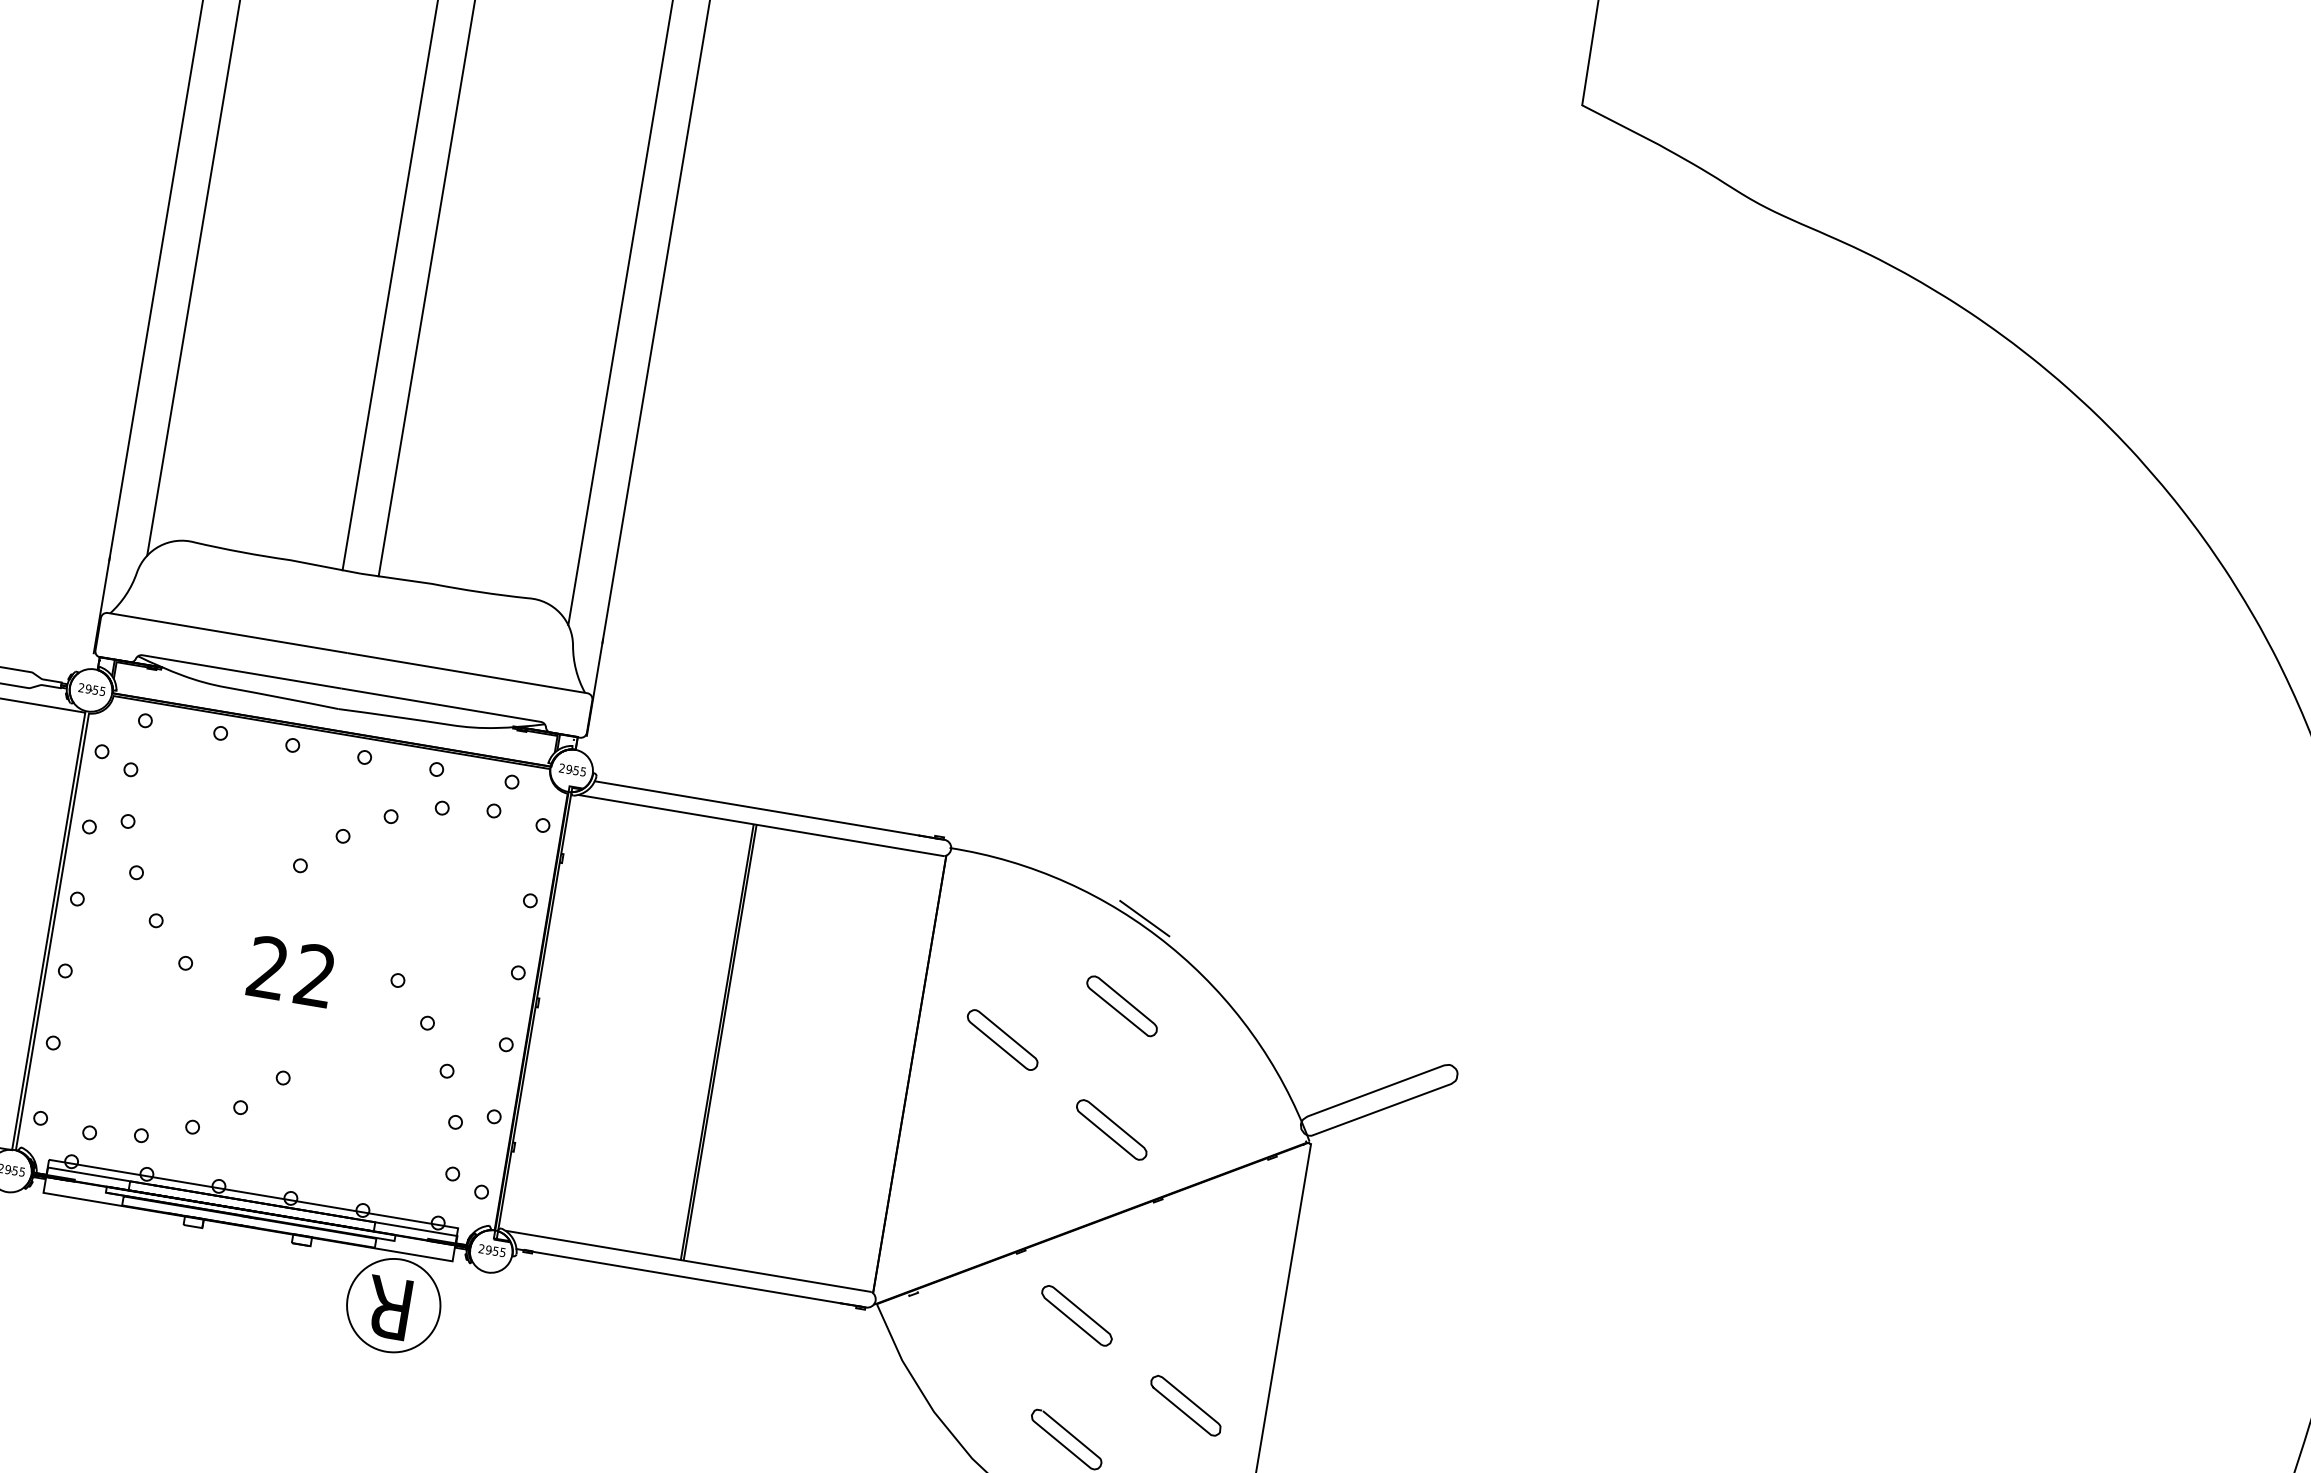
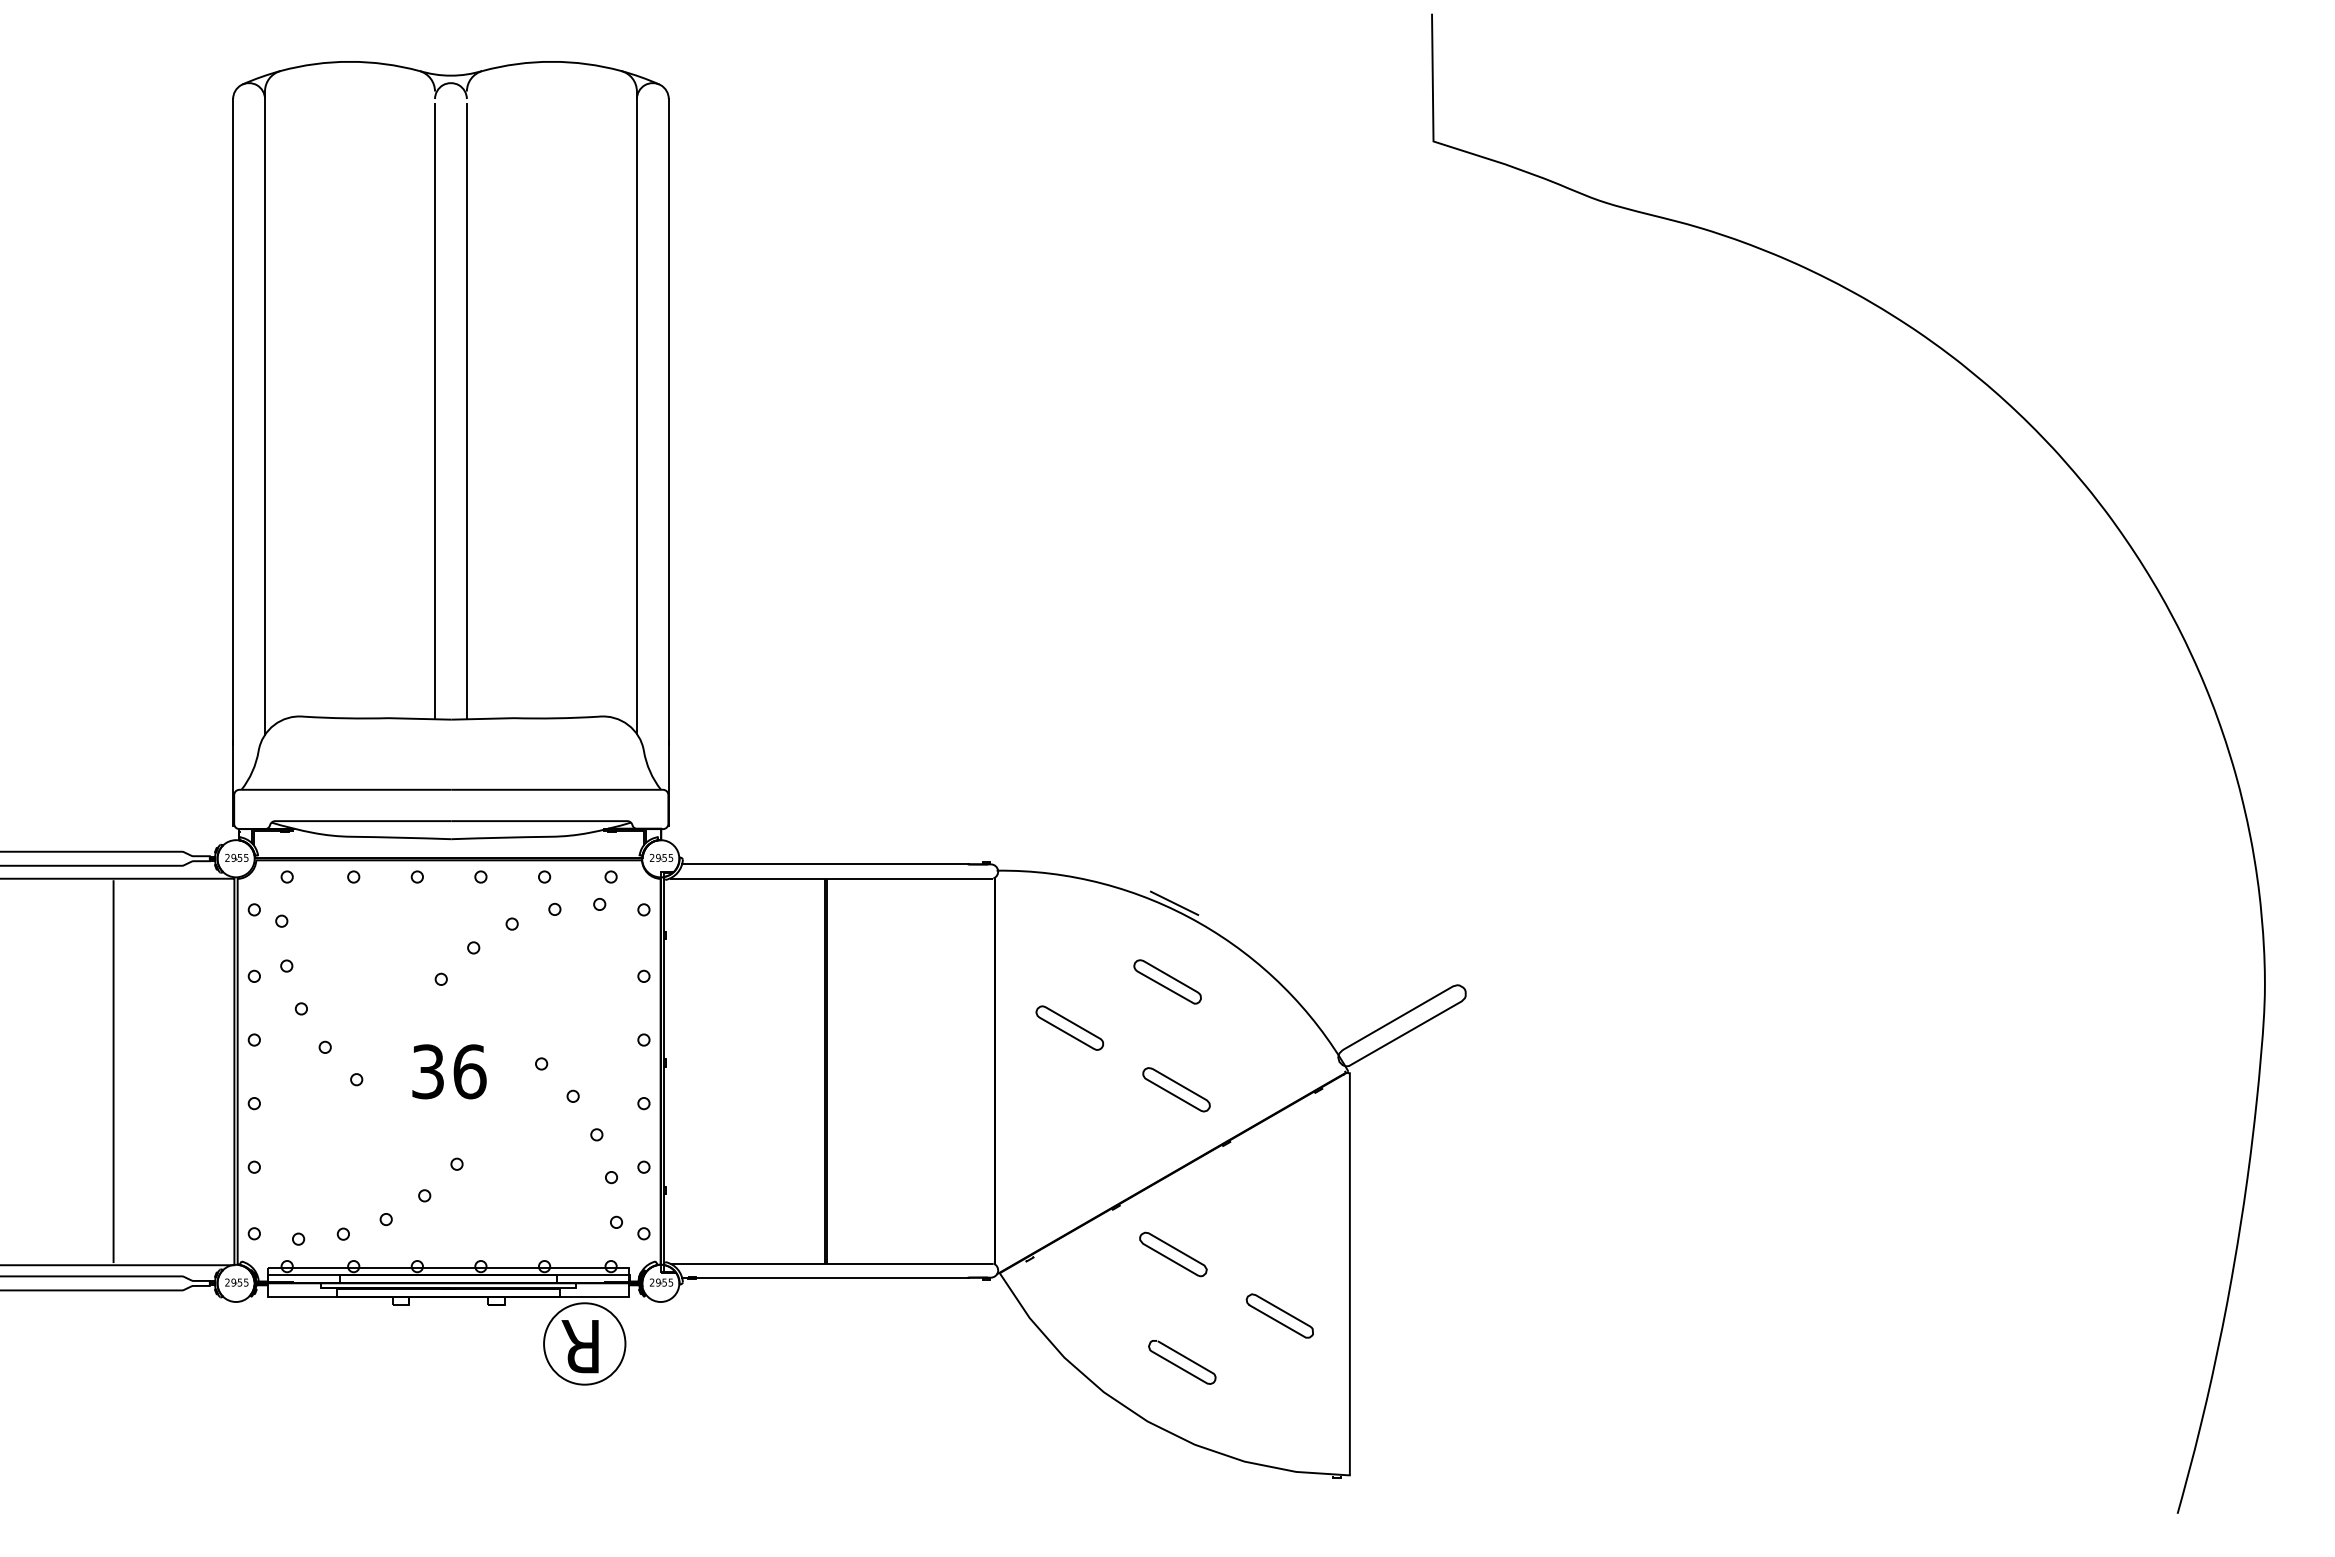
text: (292, 971) -> (449, 1071), 22 -> 36

